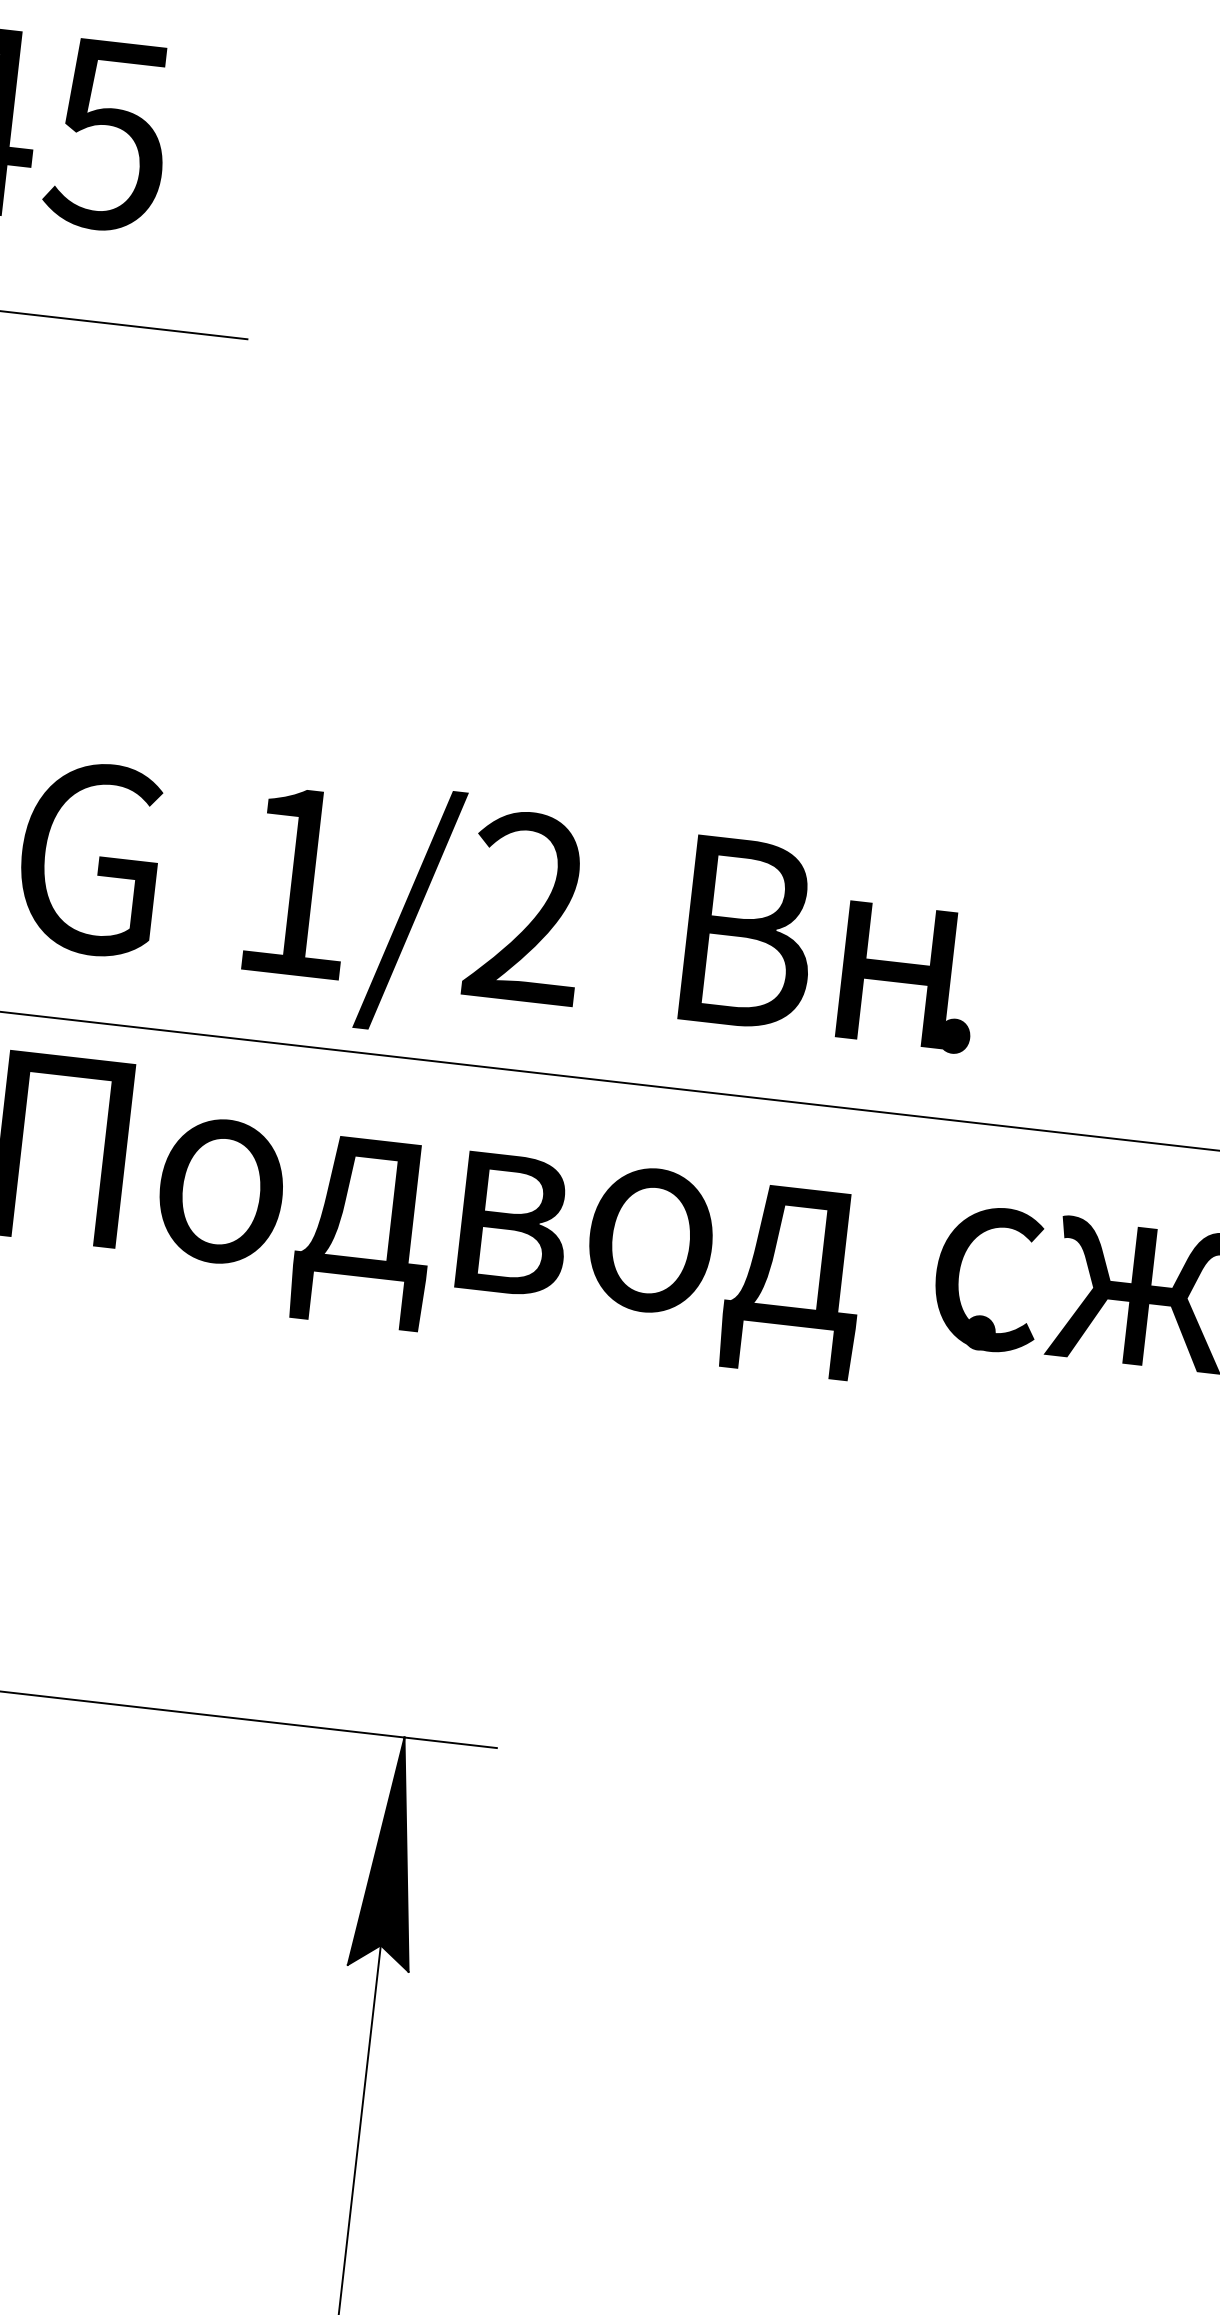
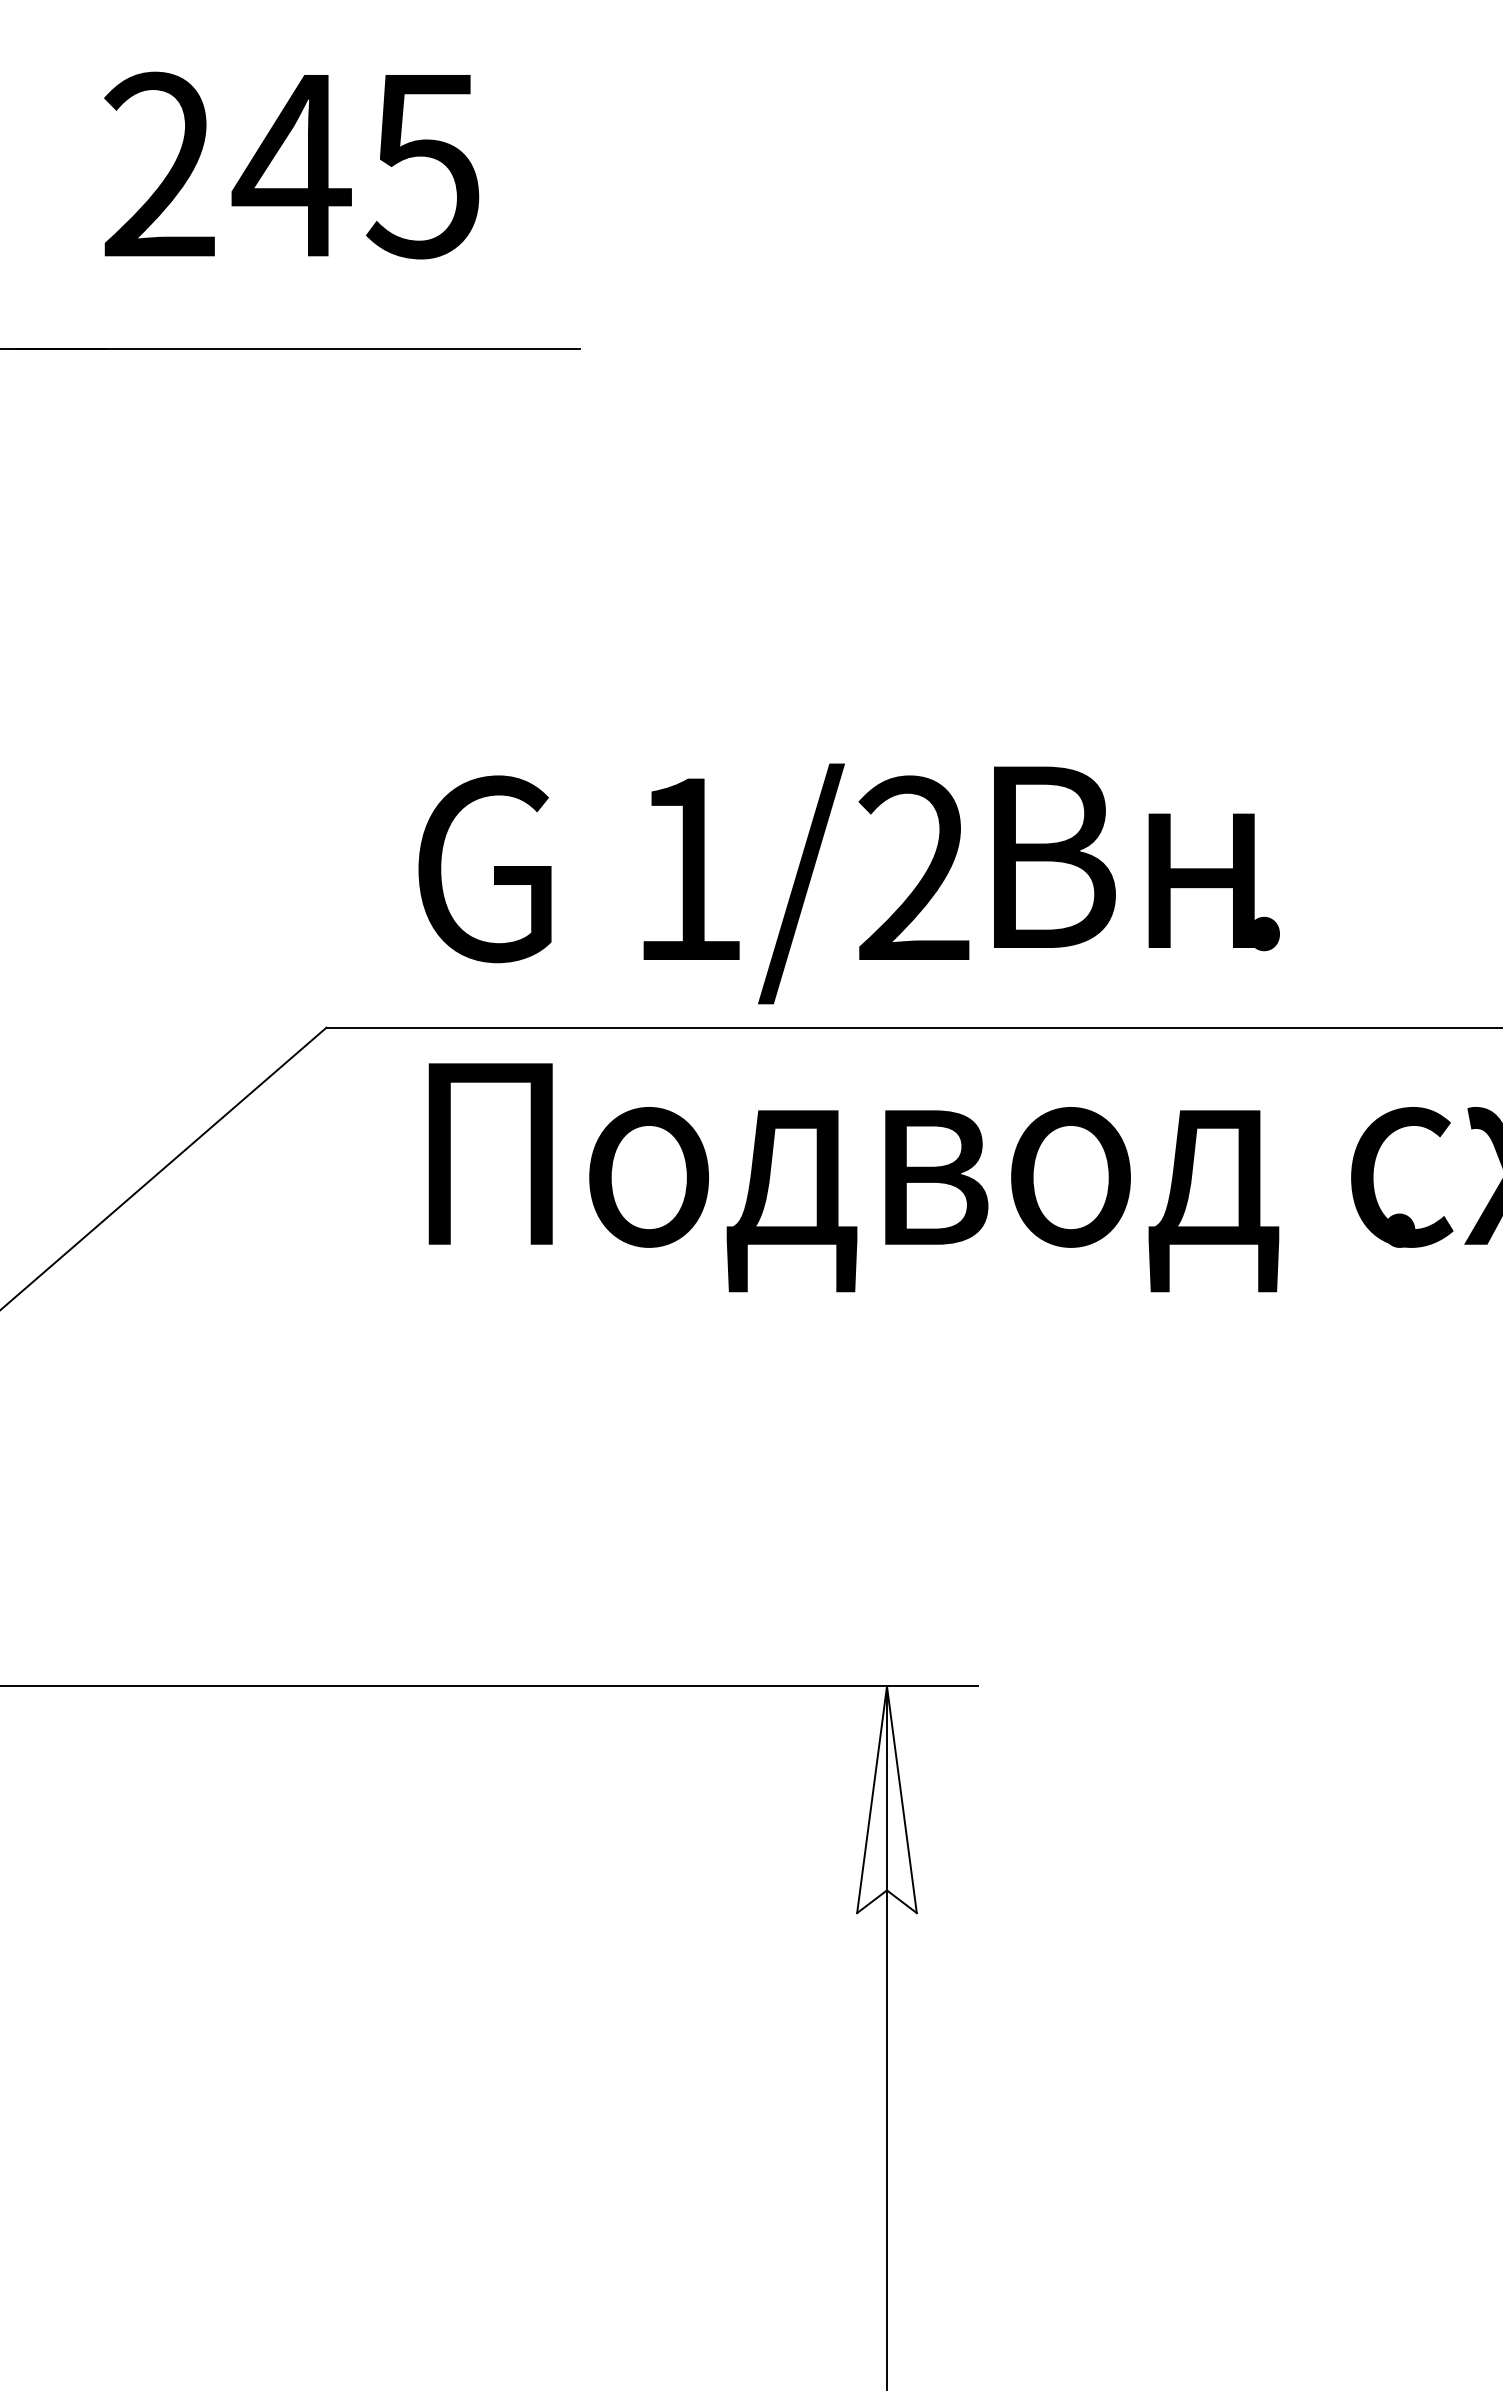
text: (832, 944) -> (1136, 858), moved
fill: (390, 1852) -> (886, 1799), removed

